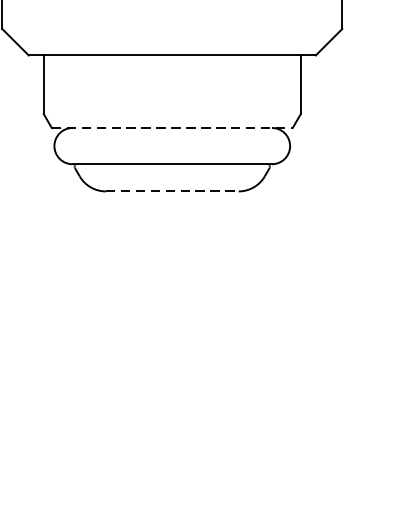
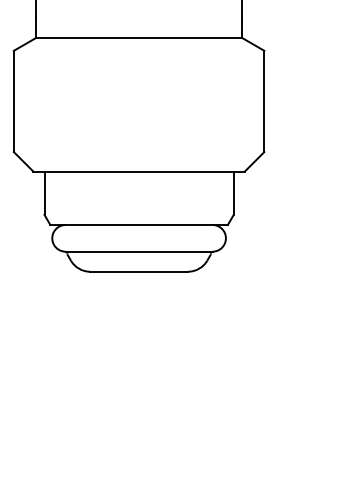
line: (172, 127) -> (139, 224), dashed -> solid
line: (172, 191) -> (139, 271), dashed -> solid

